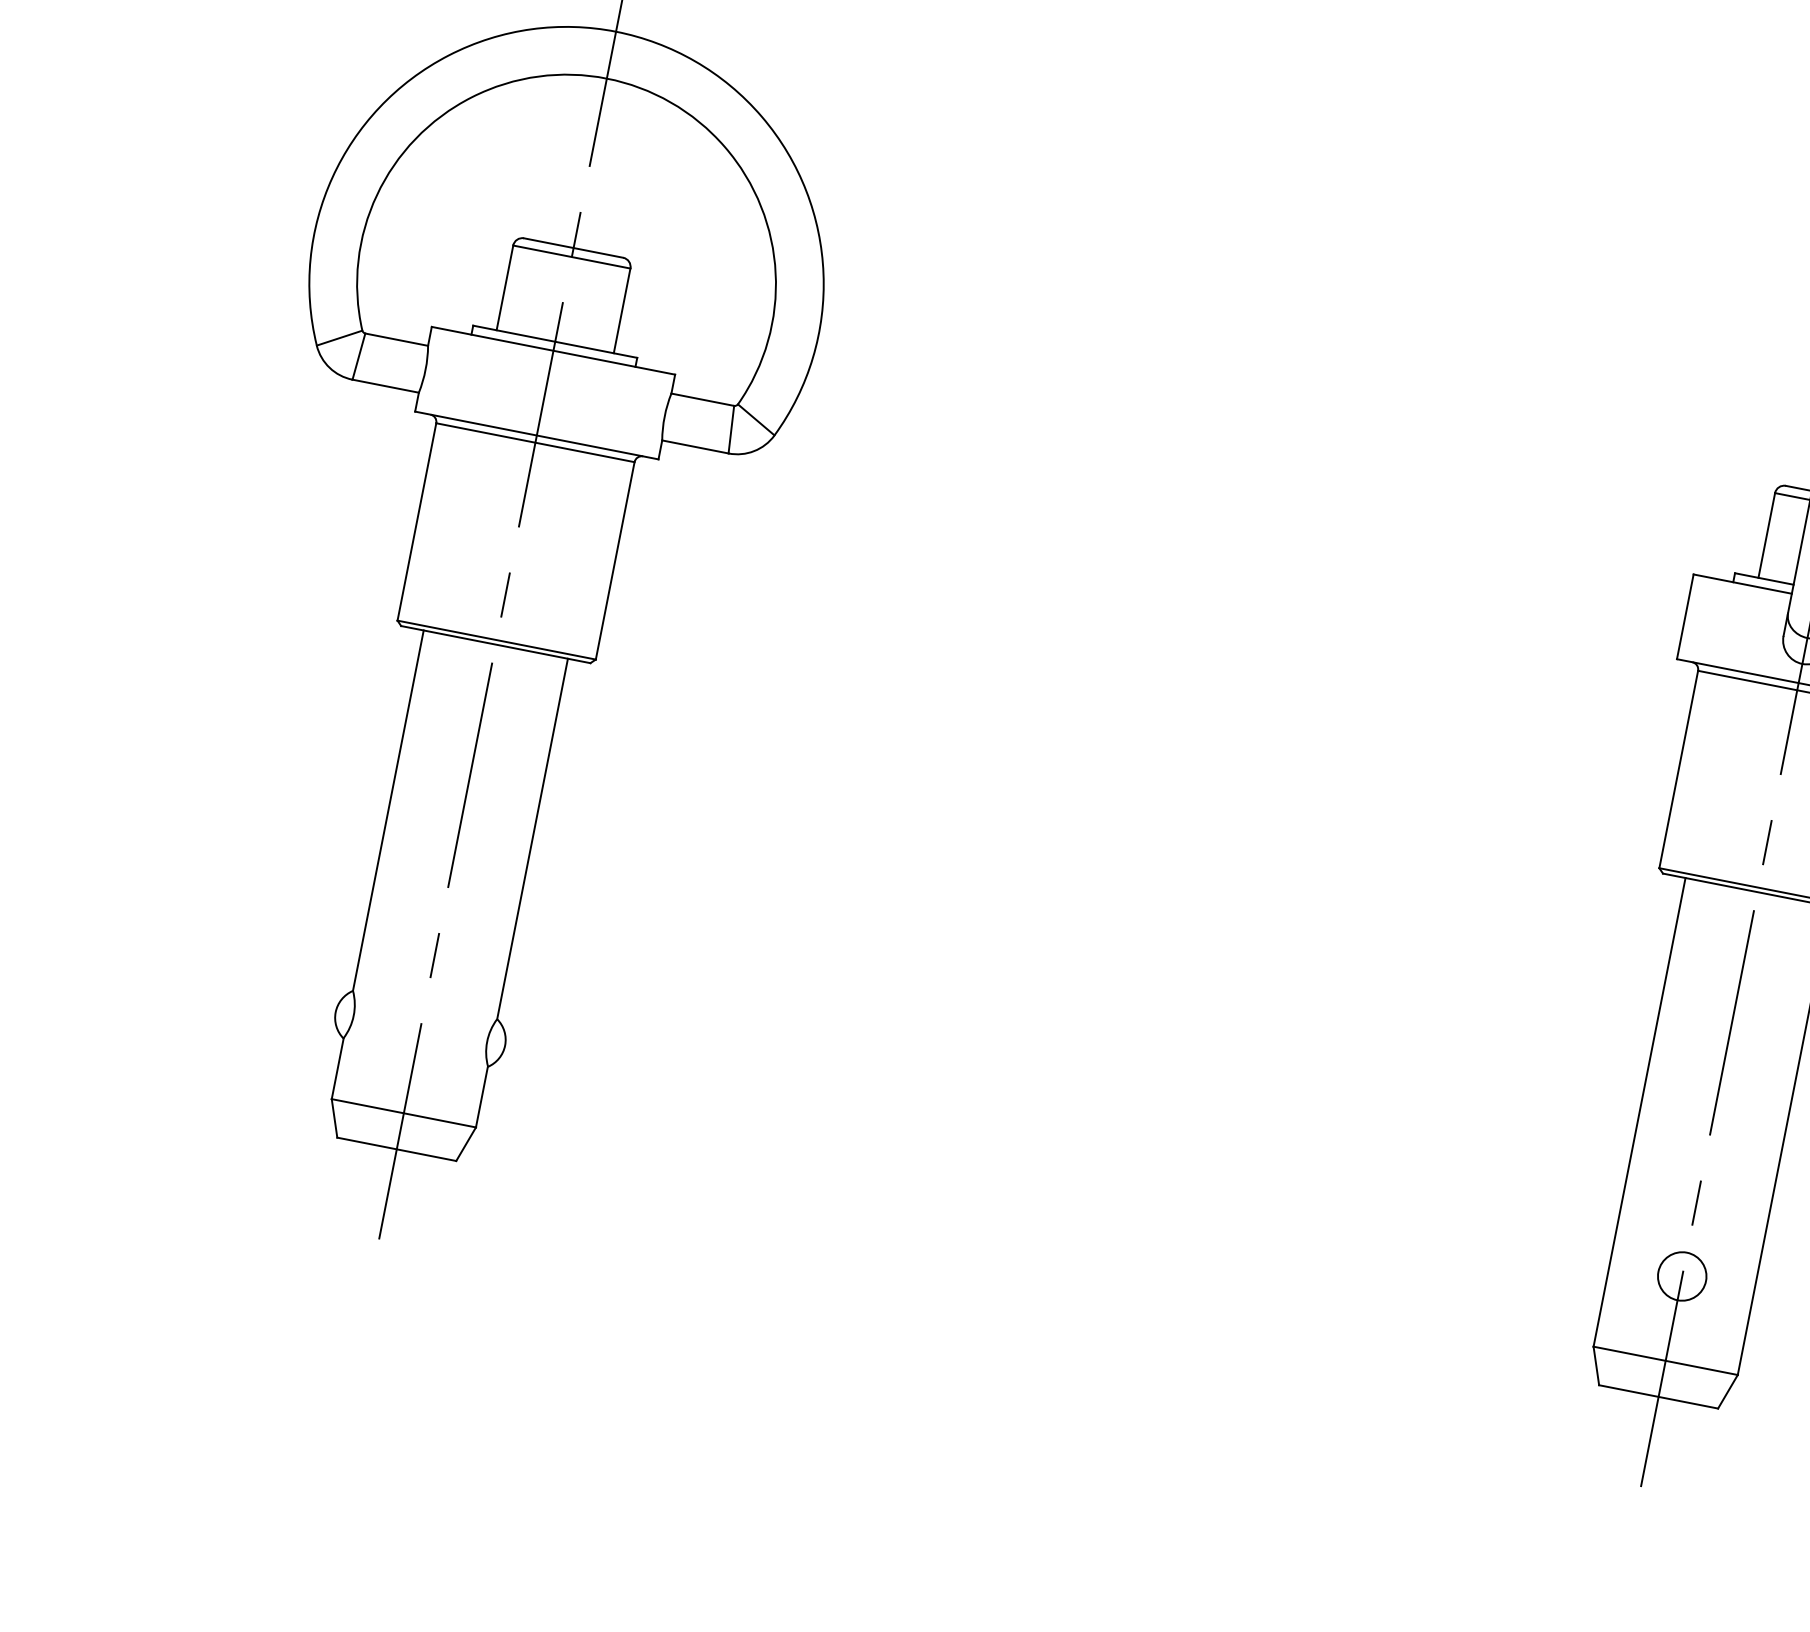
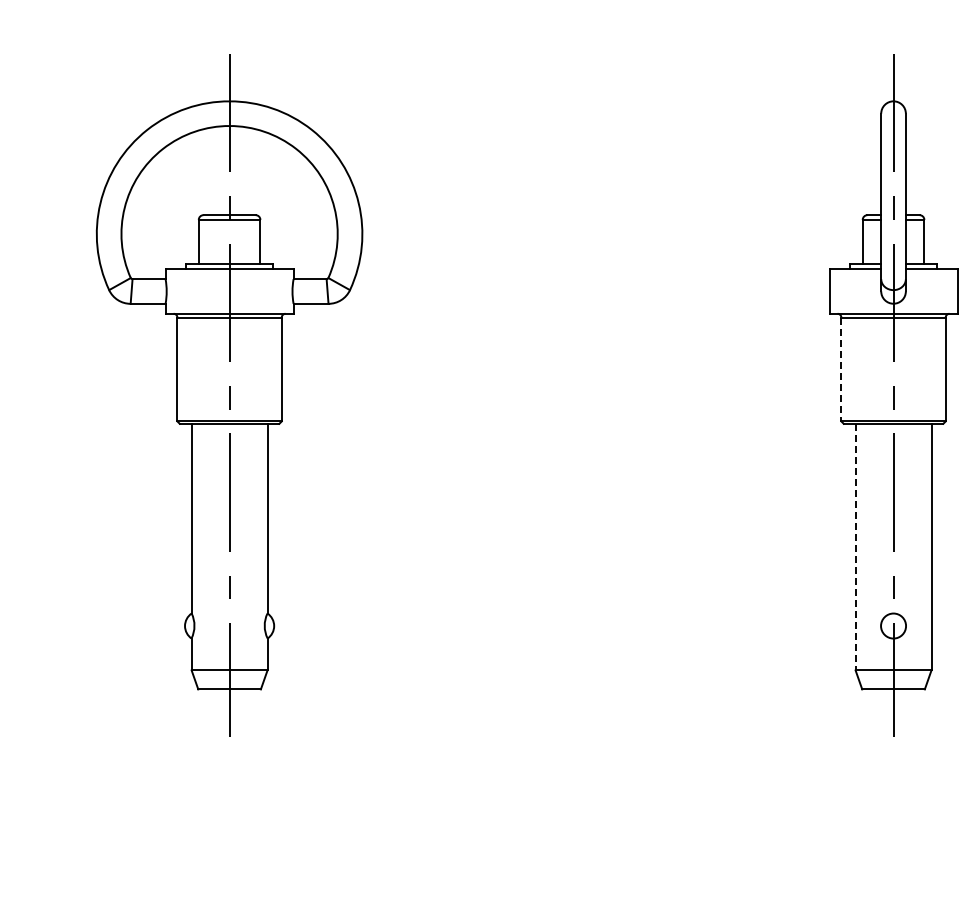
line: (1678, 769) -> (841, 369), solid -> dashed
line: (1639, 1113) -> (855, 547), solid -> dashed

